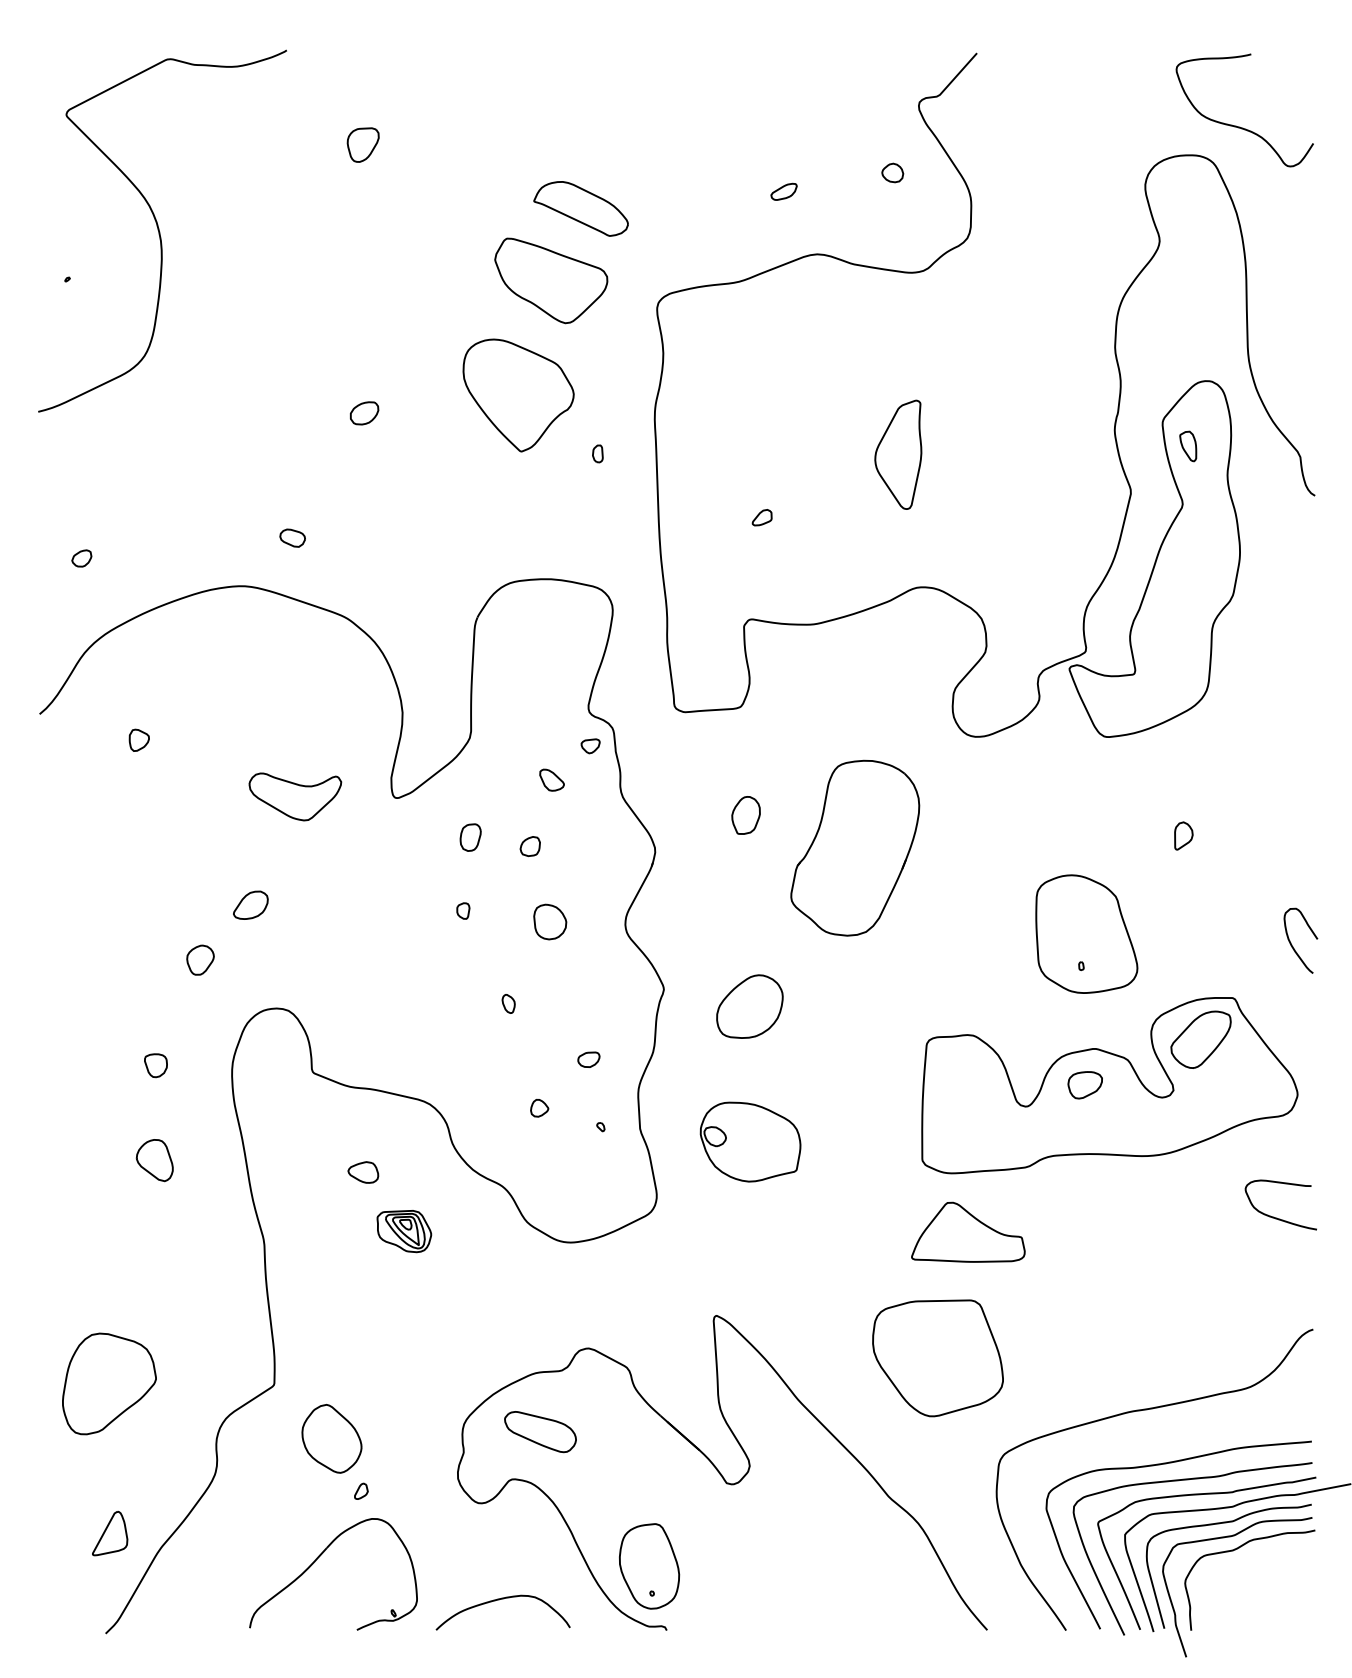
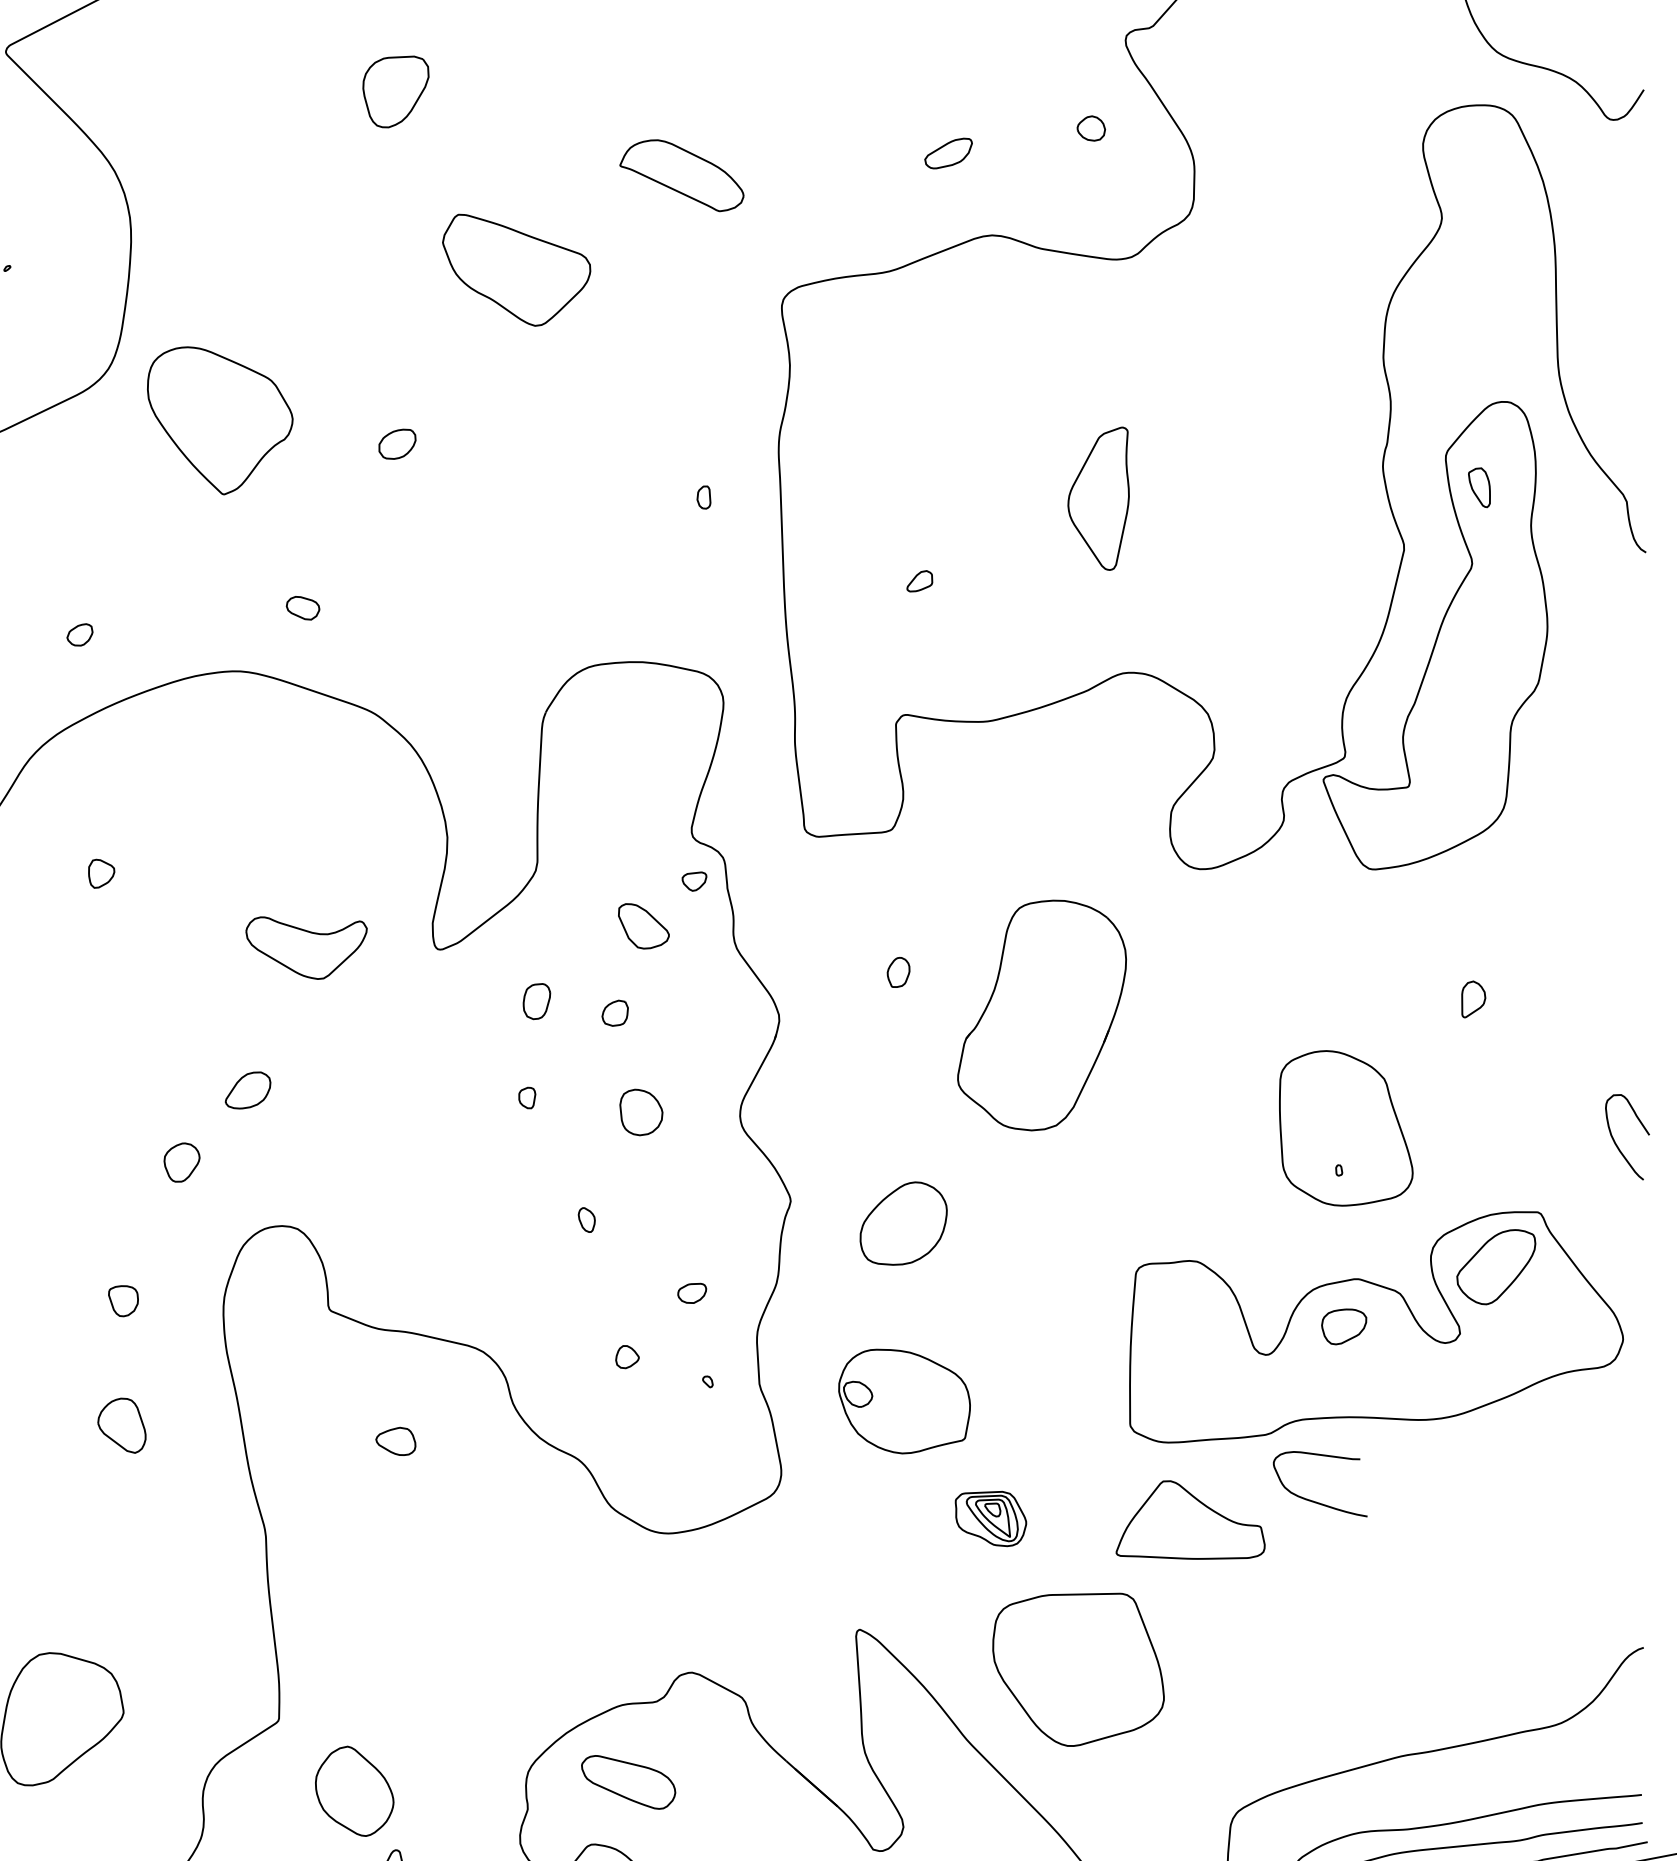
part: (362, 144) -> (394, 91), size x1.6
part: (783, 191) -> (947, 152), size x1.4
part: (551, 280) -> (516, 269), moved
part: (518, 395) -> (220, 420), moved
part: (81, 558) -> (79, 634), moved
part: (551, 779) -> (643, 925), size x1.6
part: (745, 815) -> (897, 972), size x0.6
curve: (1276, 1217) -> (1314, 1500), moved
part: (404, 1231) -> (991, 1518), moved
part: (937, 1358) -> (1077, 1670), moved

